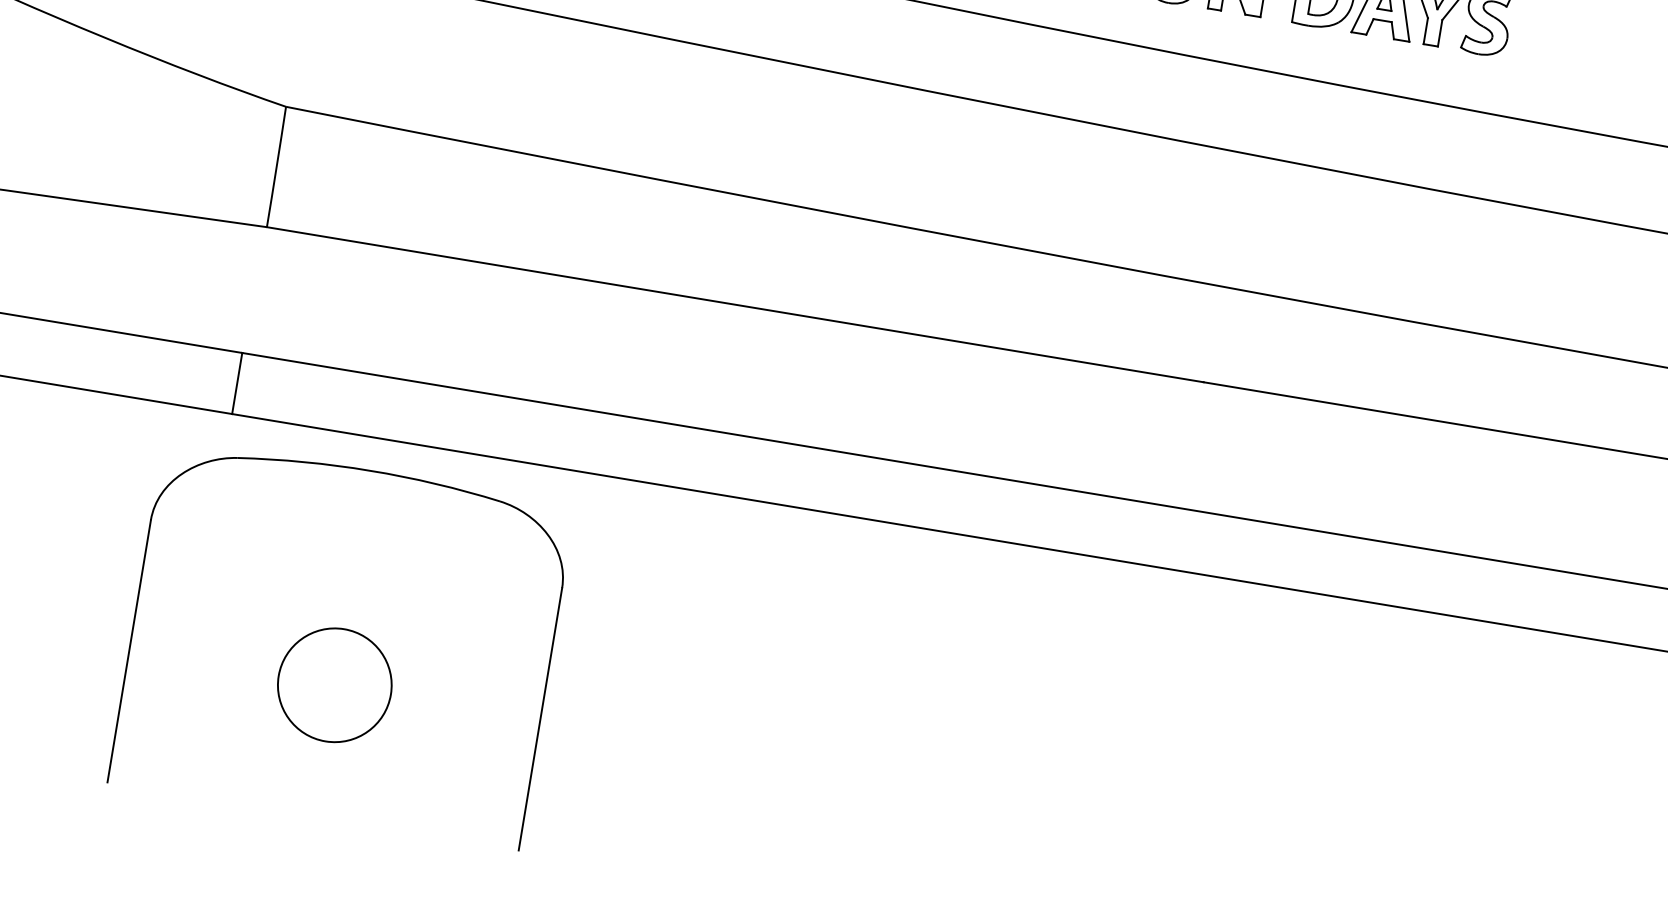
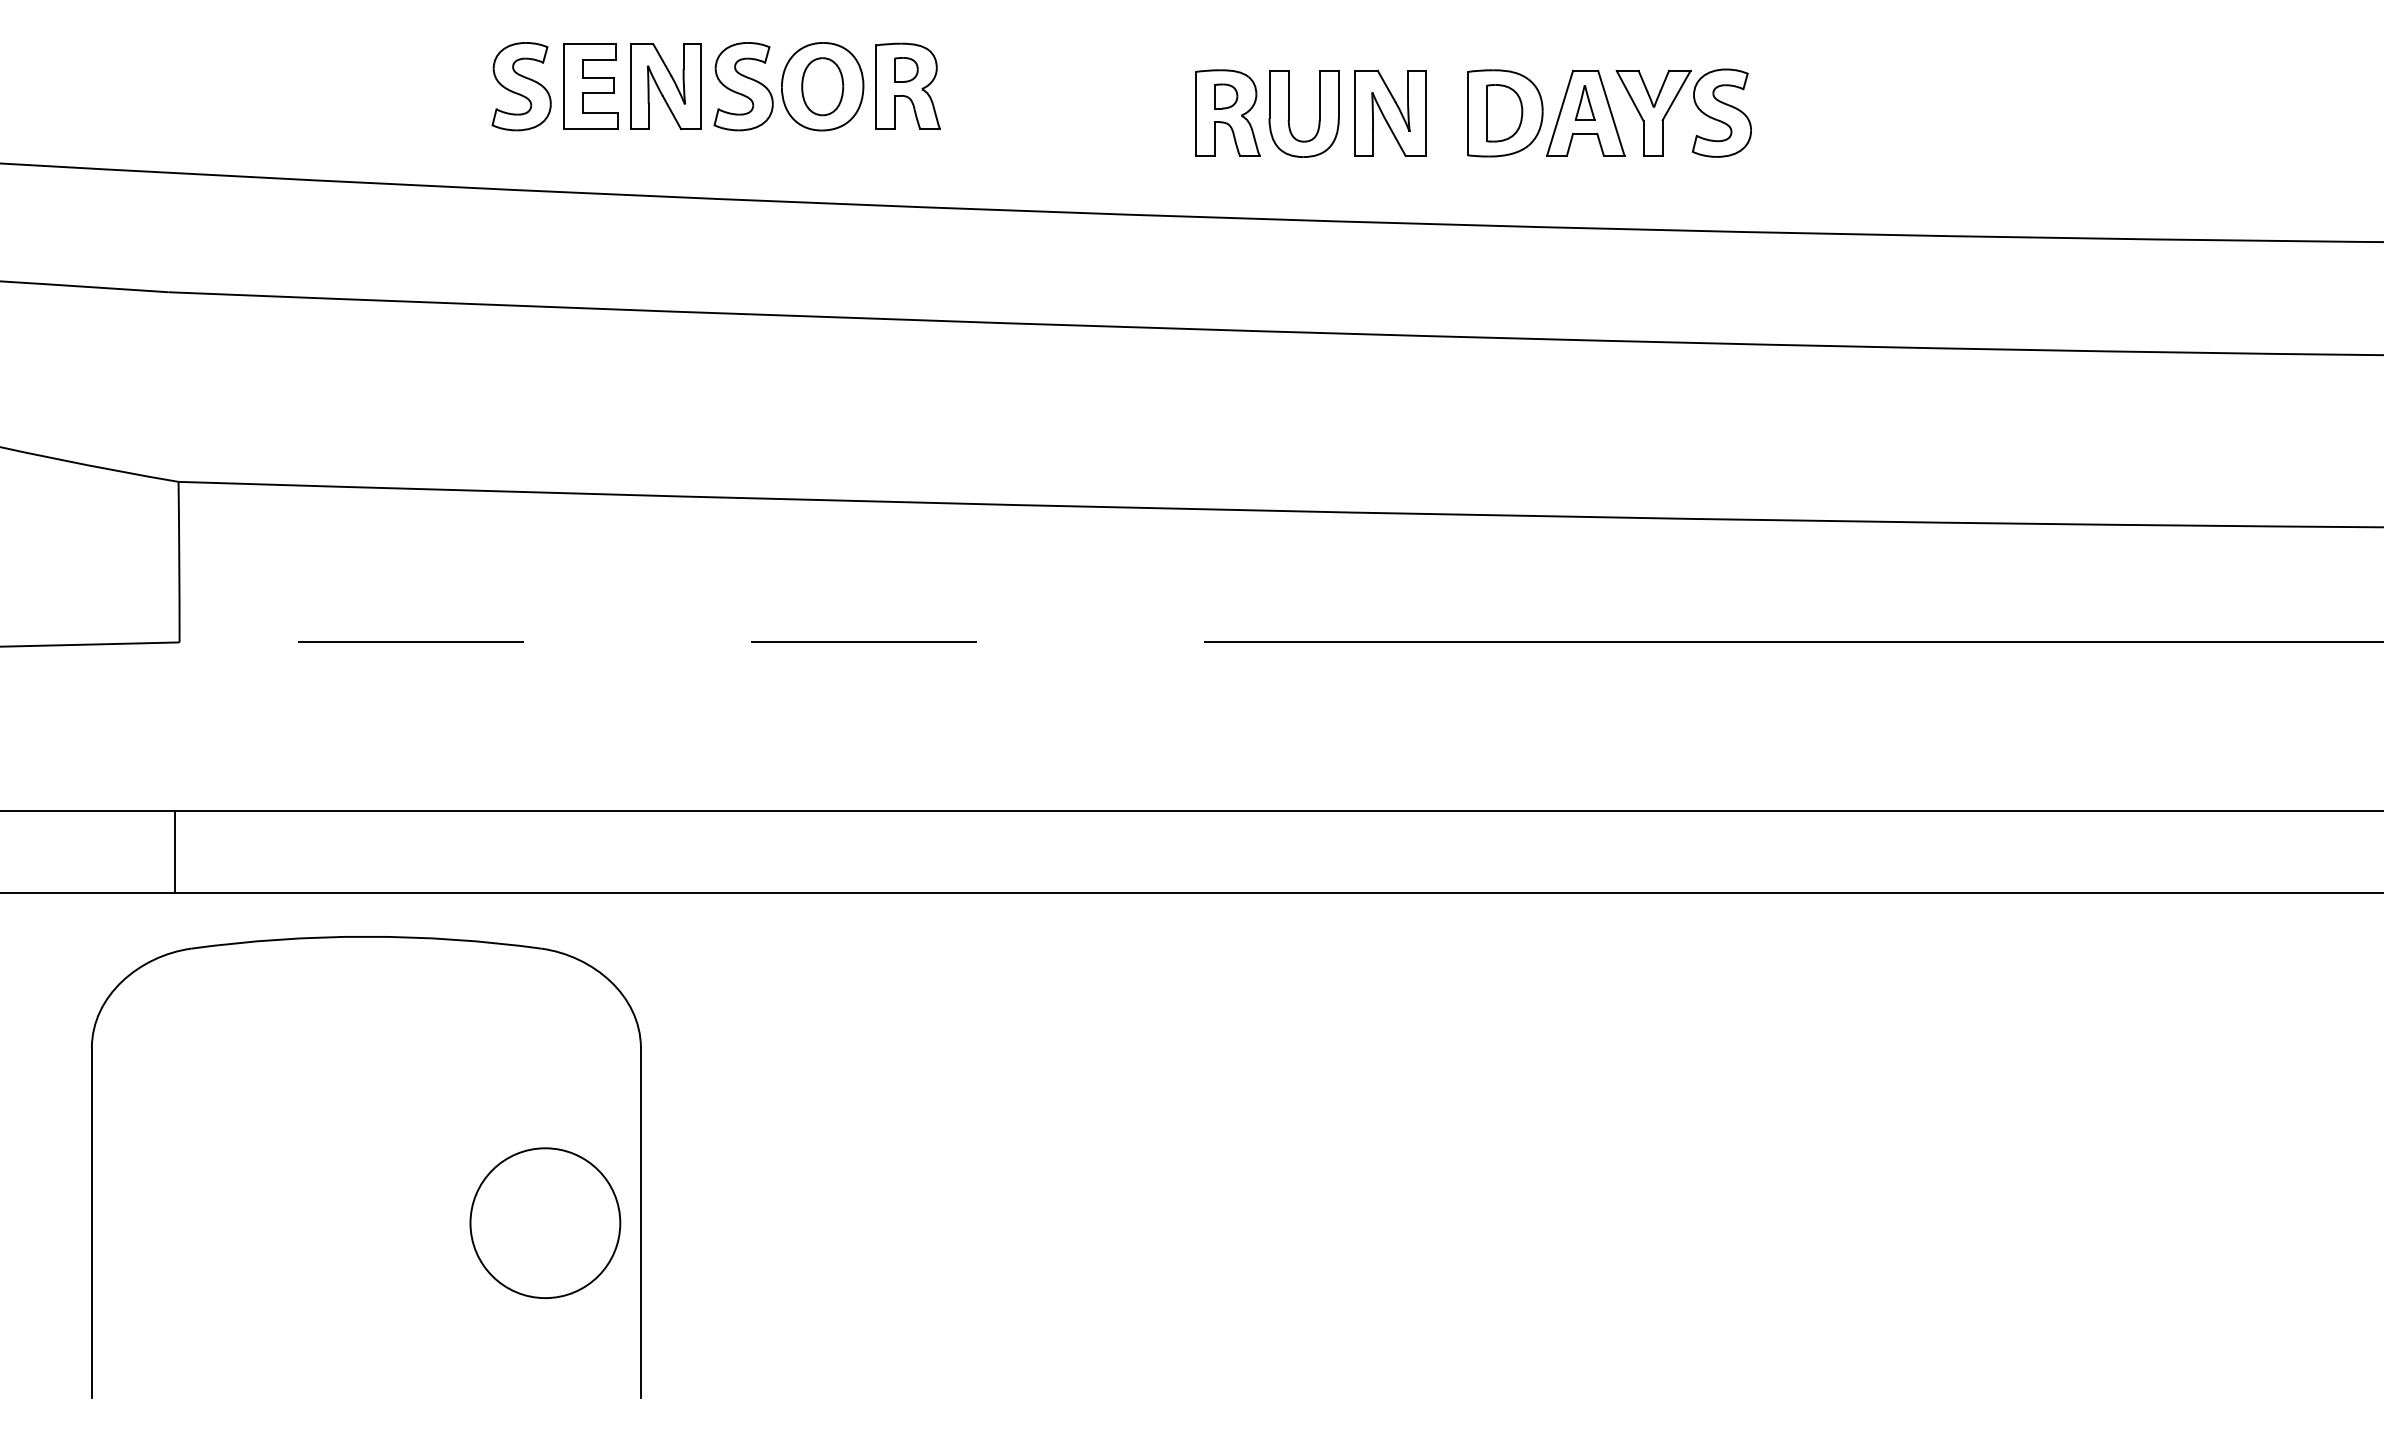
line: (734, 304) -> (804, 642), solid -> dashed
part: (334, 684) -> (545, 1222), moved

